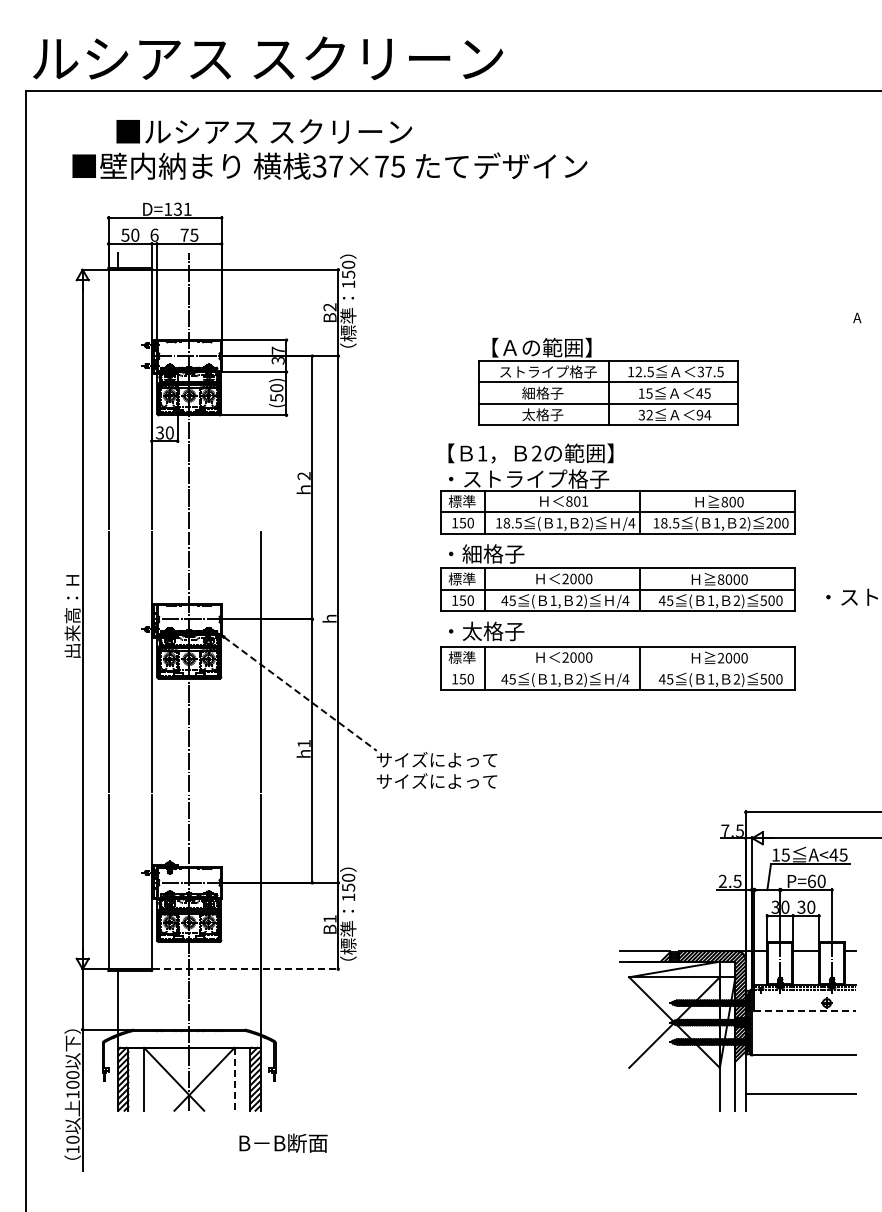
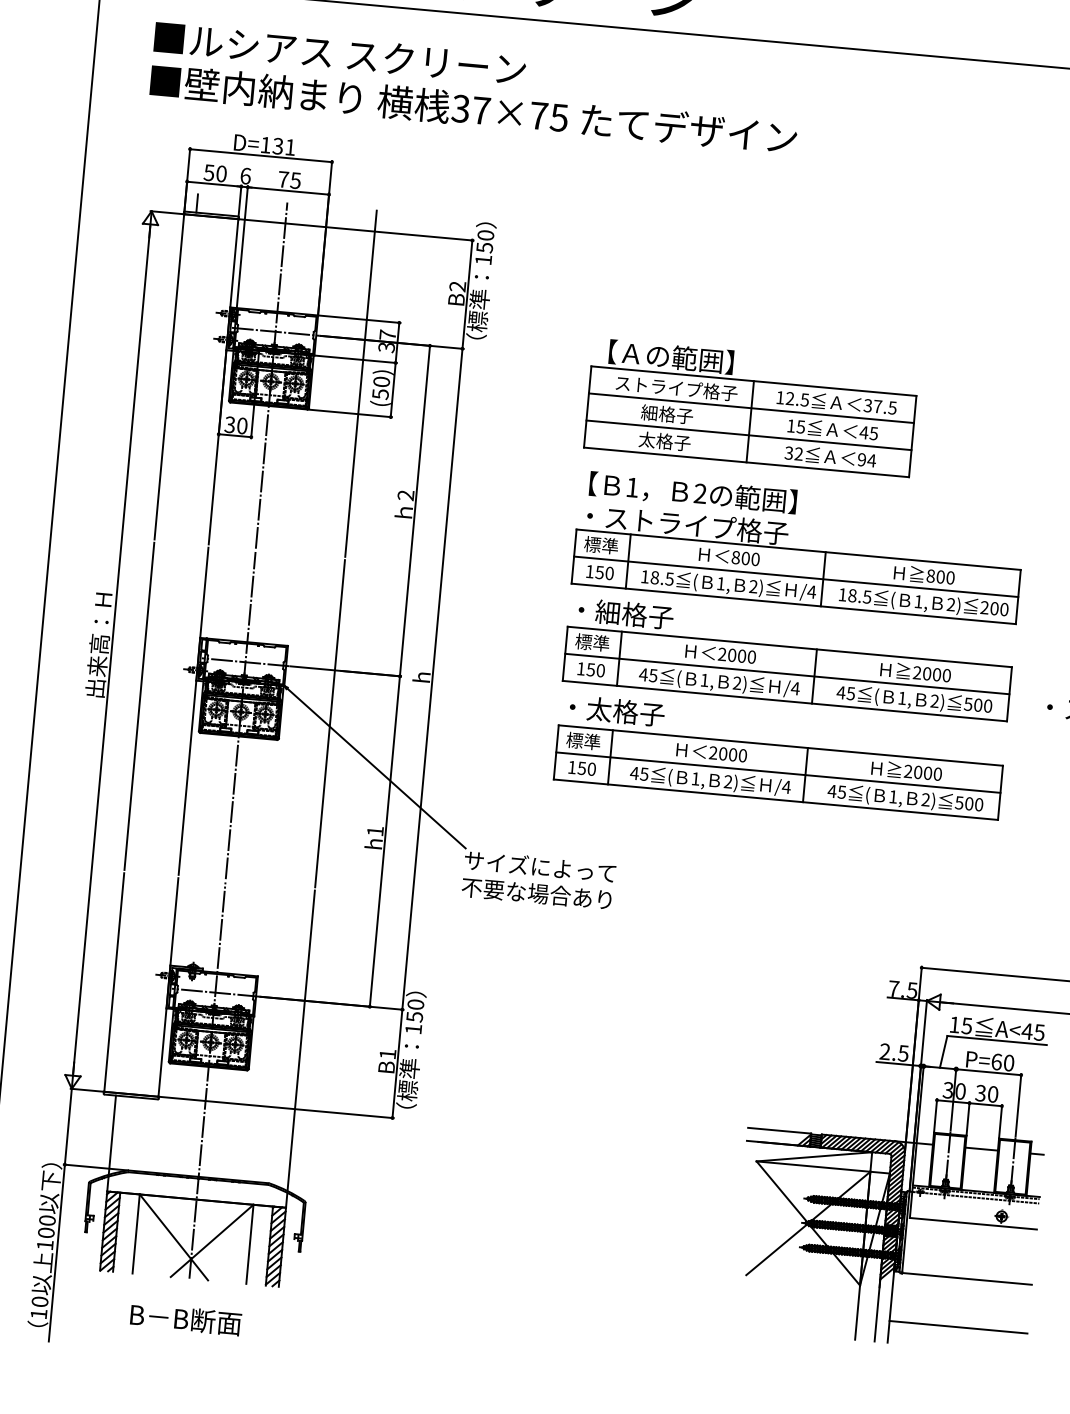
text: (264, 131) -> (340, 53), moved
part: (608, 381) -> (750, 407), moved
line: (260, 391) -> (360, 384), added
text: (585, 501) -> (756, 559), 801 -> 800
text: (720, 579) -> (916, 672), 8000 -> 2000
line: (618, 668) -> (778, 772), added
line: (300, 694) -> (376, 769), dashed -> solid
text: (436, 781) -> (537, 893), サイズによって -> 不要な場合あり
line: (246, 969) -> (277, 1107), dashed -> solid
line: (805, 1010) -> (974, 1223), dashed -> solid
line: (234, 1079) -> (249, 1244), dashed -> solid
text: (283, 1142) -> (186, 1318), moved

